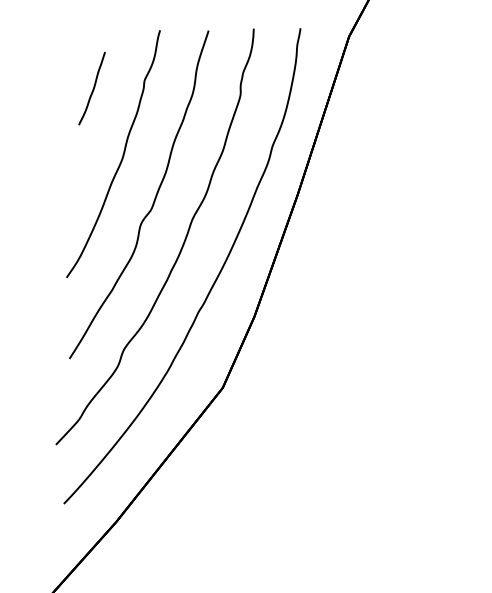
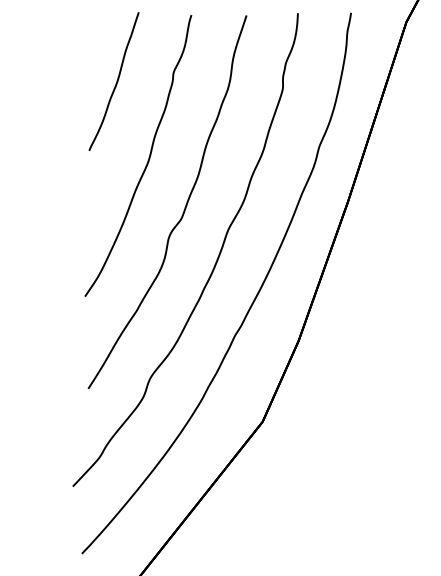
part: (91, 88) -> (113, 81), size x1.67

